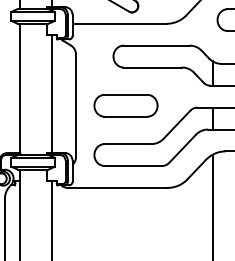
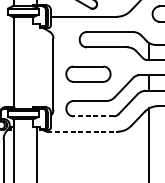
line: (52, 93) -> (36, 65), removed
line: (132, 165) -> (93, 116), solid -> dashed
line: (117, 187) -> (82, 131), solid -> dashed

